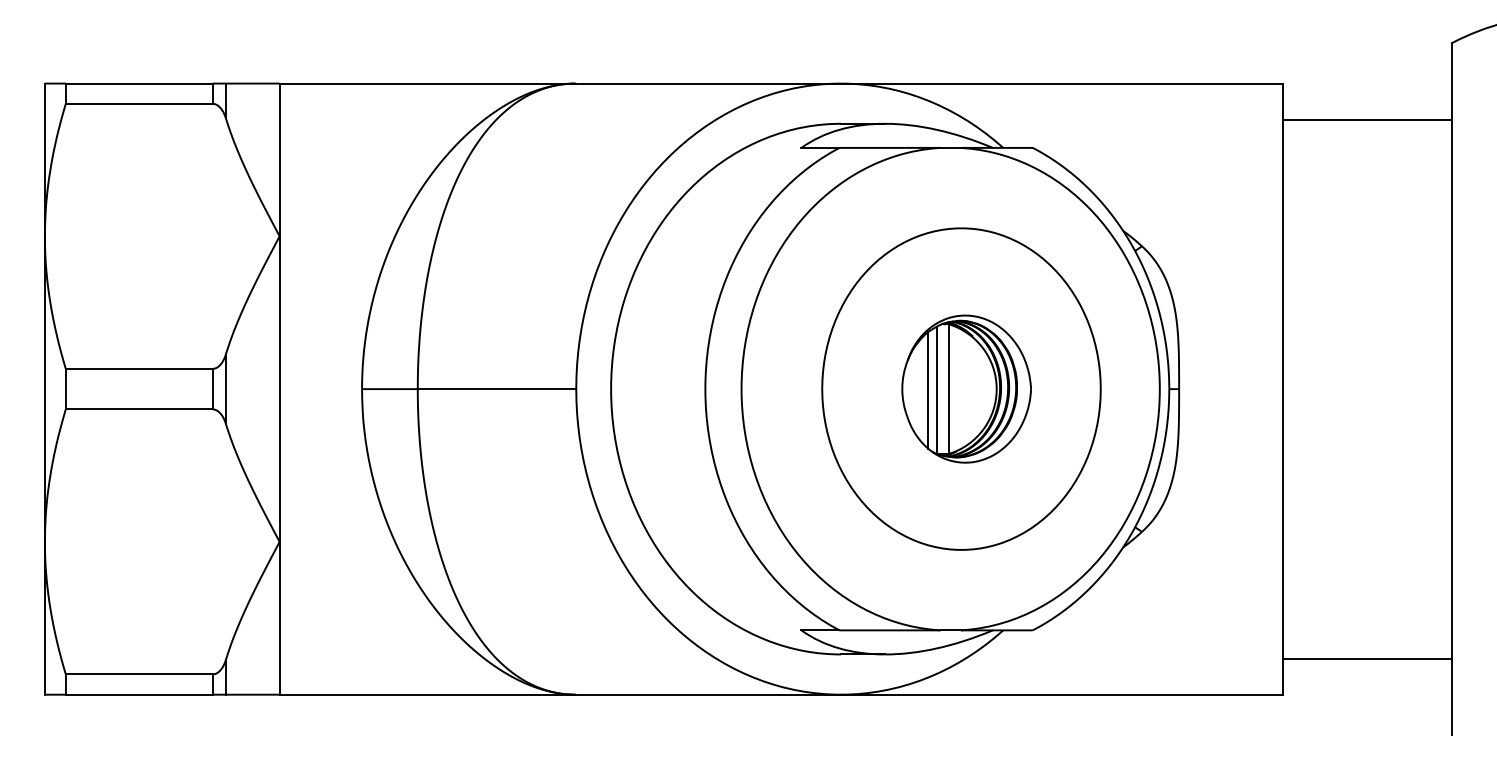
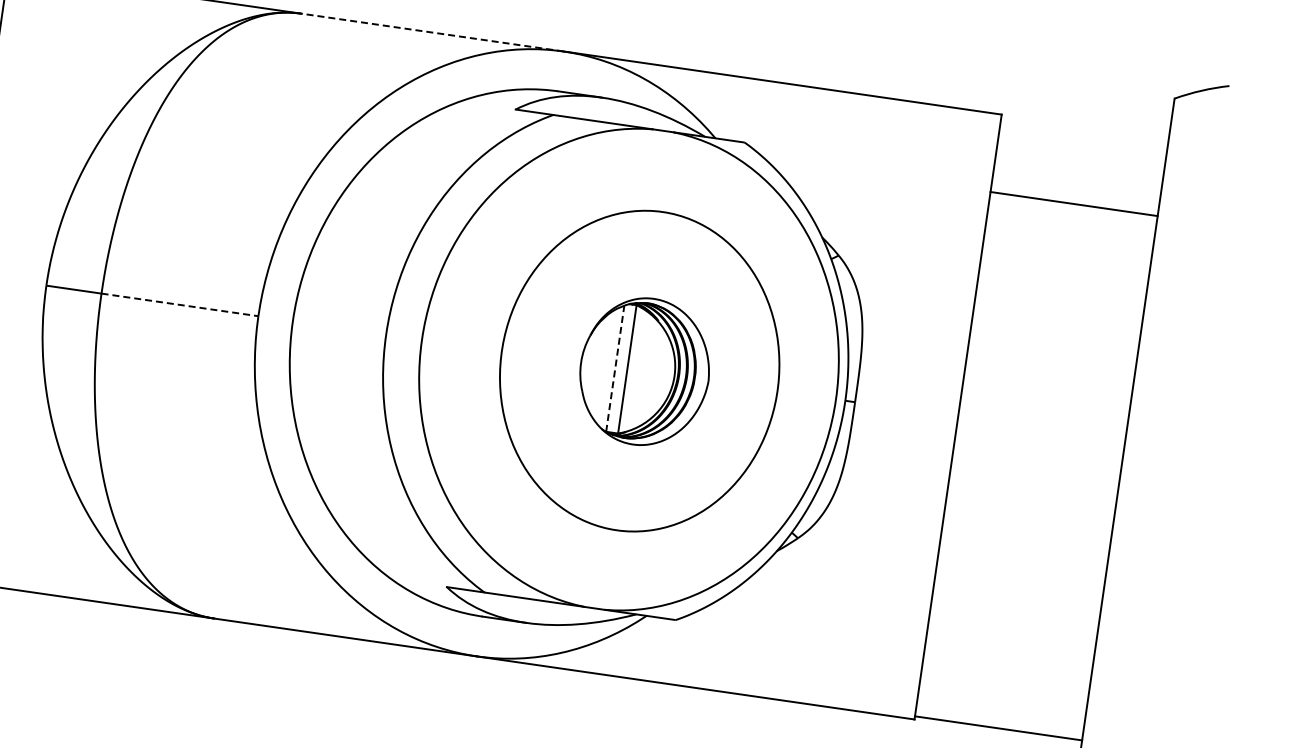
line: (708, 83) -> (432, 32), solid -> dashed
line: (1367, 119) -> (1074, 203), moved
line: (497, 389) -> (180, 305), solid -> dashed
line: (928, 390) -> (606, 367), removed
line: (936, 390) -> (614, 368), solid -> dashed
line: (1367, 658) -> (998, 728), moved

